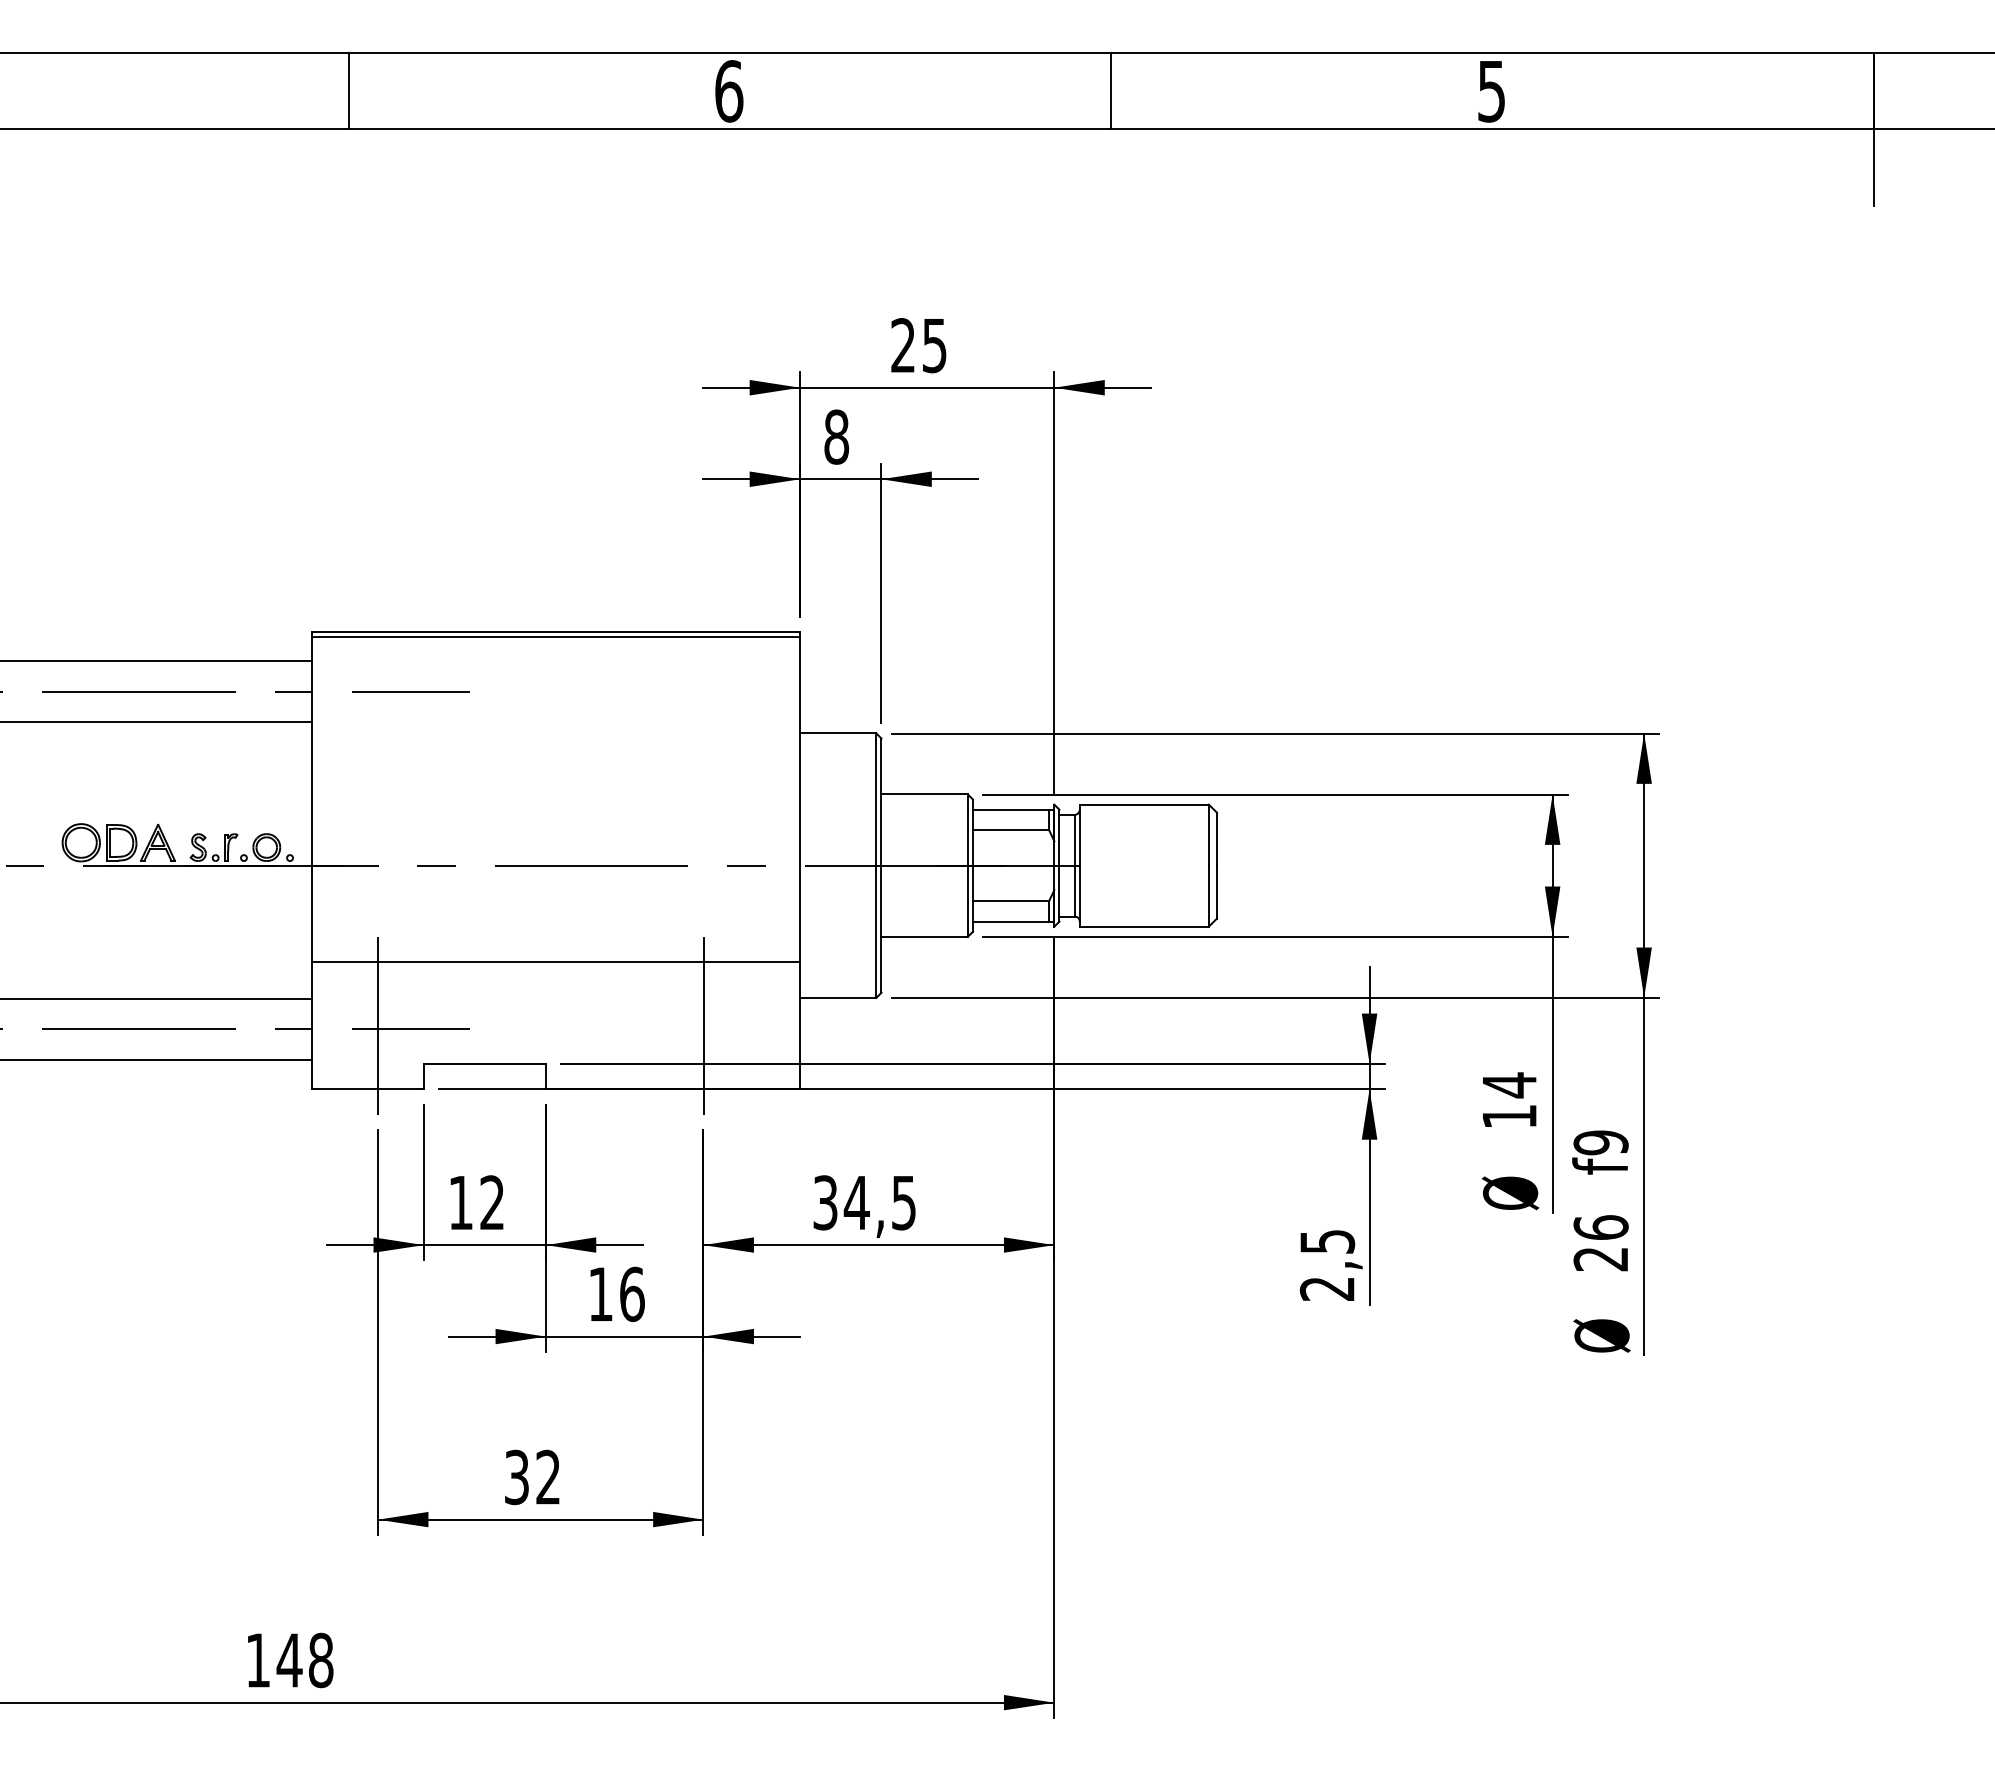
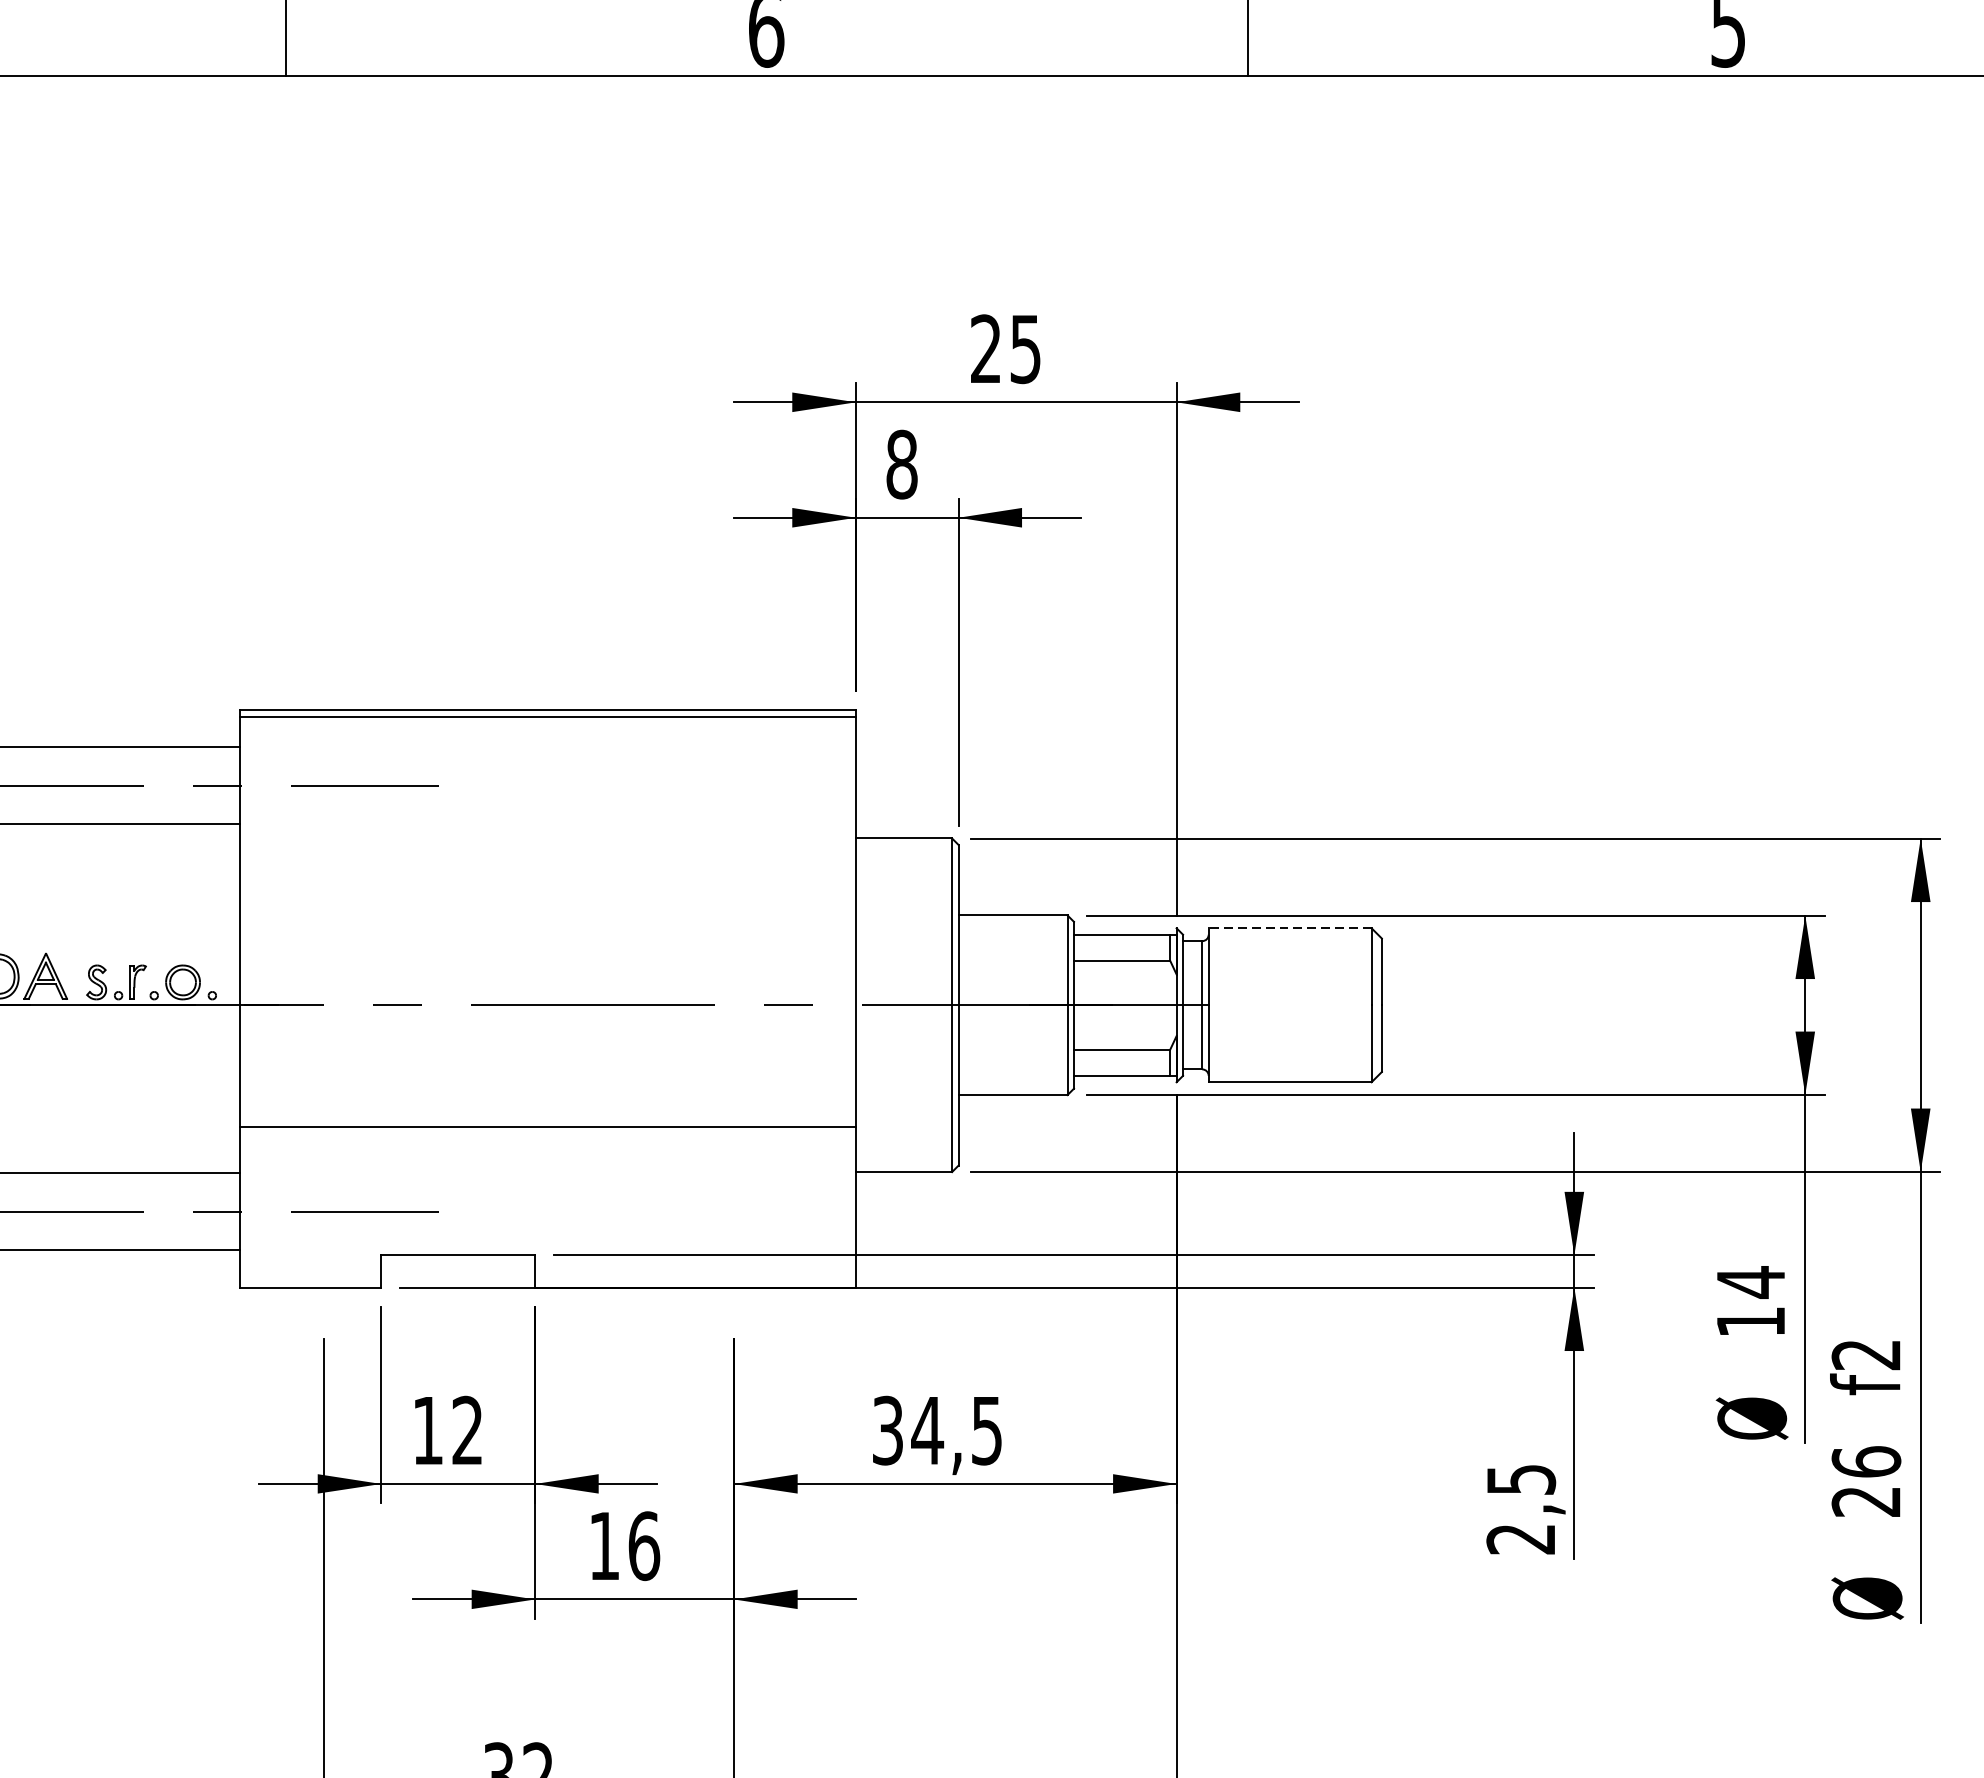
line: (1144, 804) -> (1290, 928), solid -> dashed
line: (378, 1025) -> (323, 1206), removed
line: (703, 1025) -> (734, 1206), removed
text: (1600, 1142) -> (1865, 1354), f9 -> f2

